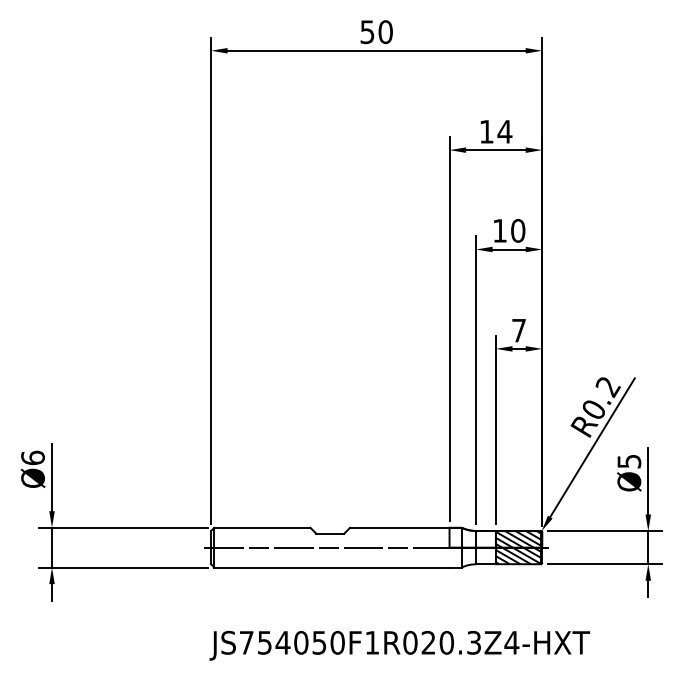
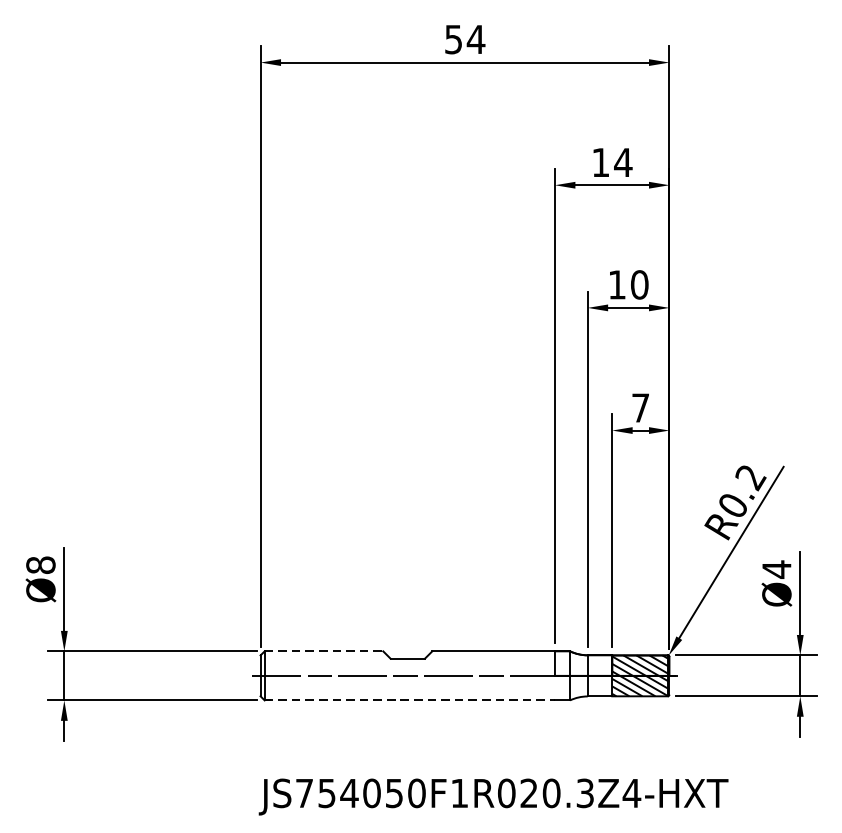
text: (385, 32) -> (475, 40), 50 -> 54
text: (32, 457) -> (40, 564), Ø6 -> Ø8
text: (629, 461) -> (777, 569), Ø5 -> Ø4
line: (262, 527) -> (324, 651), solid -> dashed
line: (331, 567) -> (409, 700), solid -> dashed

